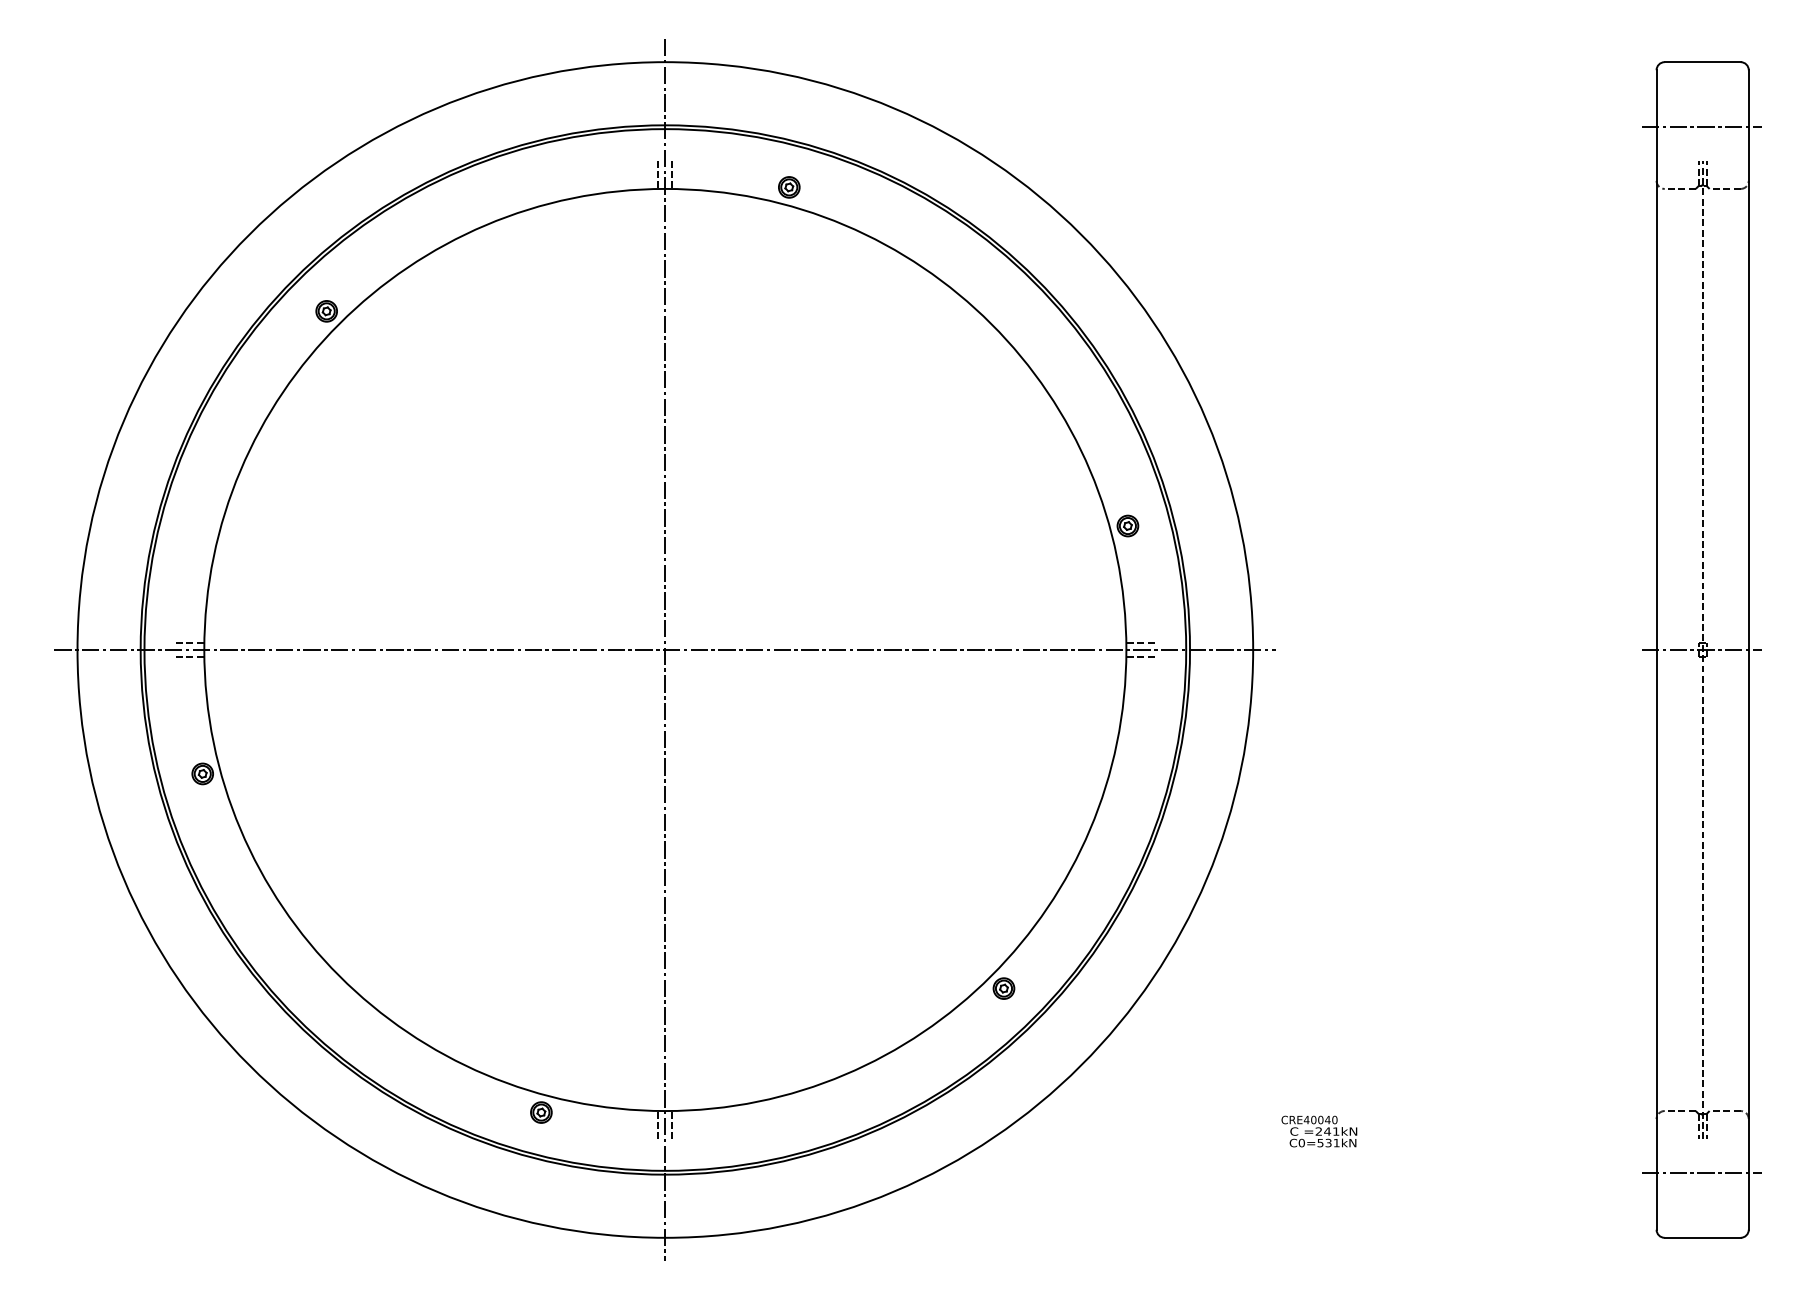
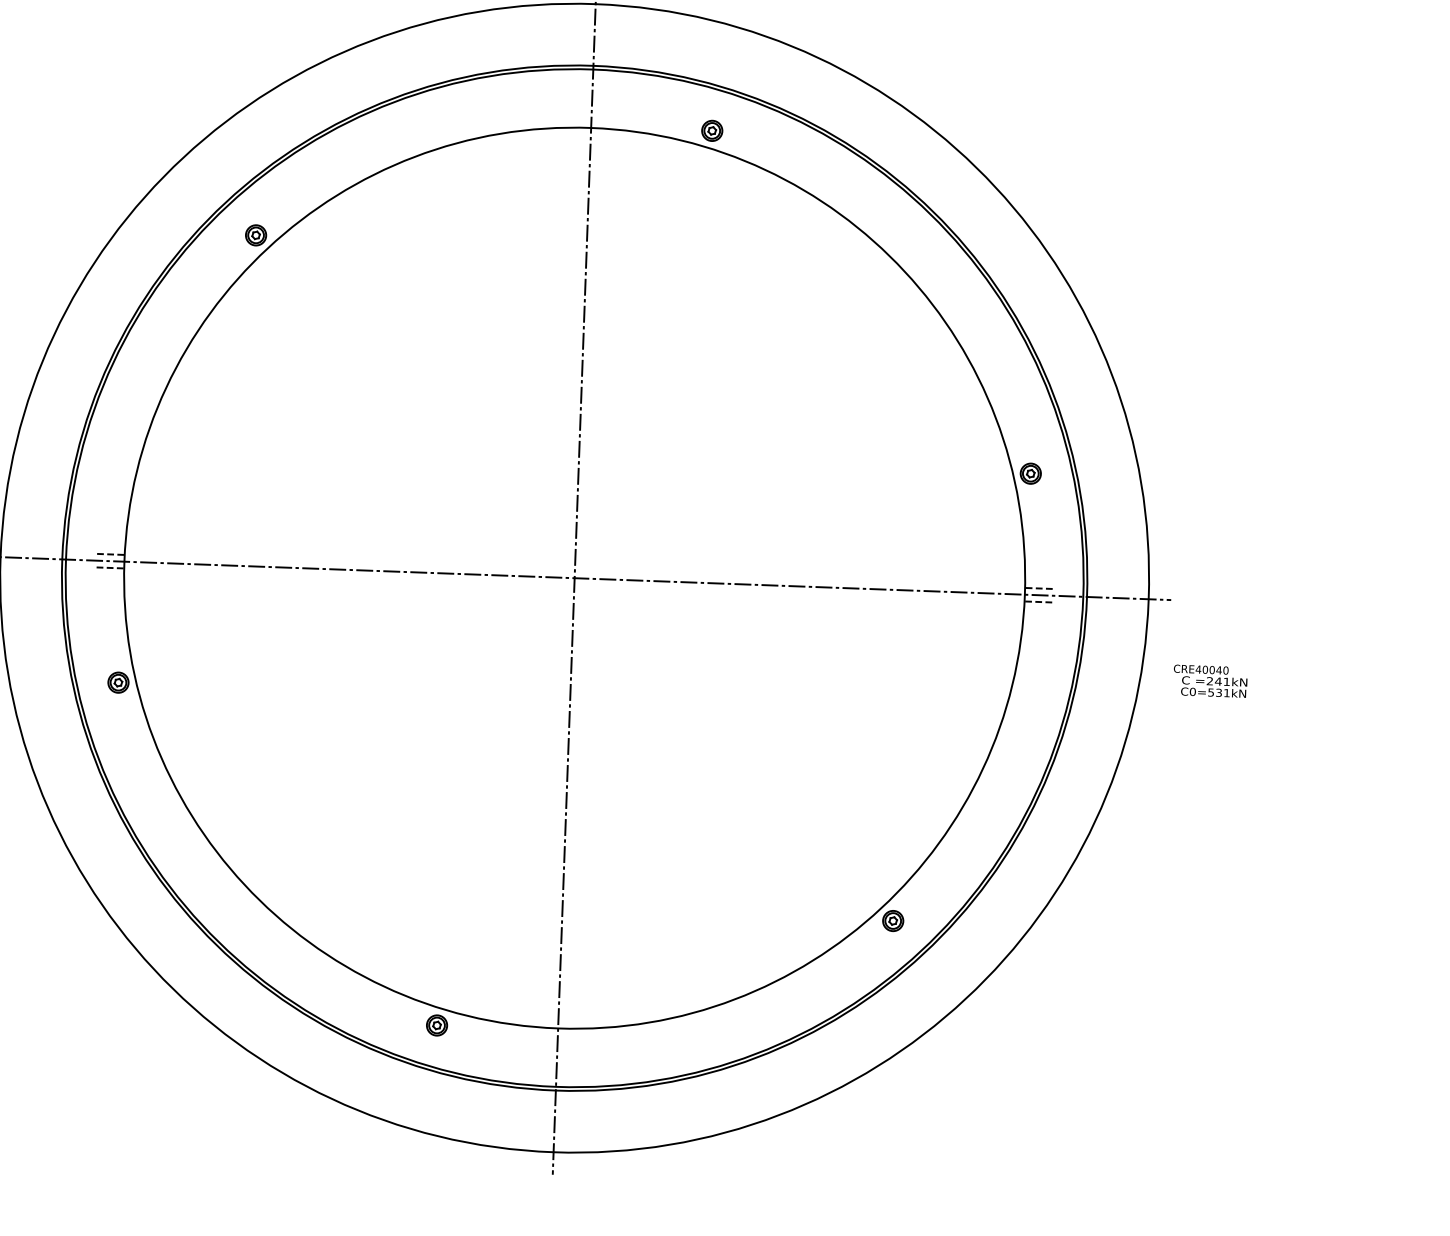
line: (658, 174) -> (584, 113), removed
line: (672, 174) -> (598, 114), removed
line: (658, 1124) -> (550, 1041), removed
line: (672, 1124) -> (564, 1041), removed
text: (1319, 1131) -> (1210, 681), moved

